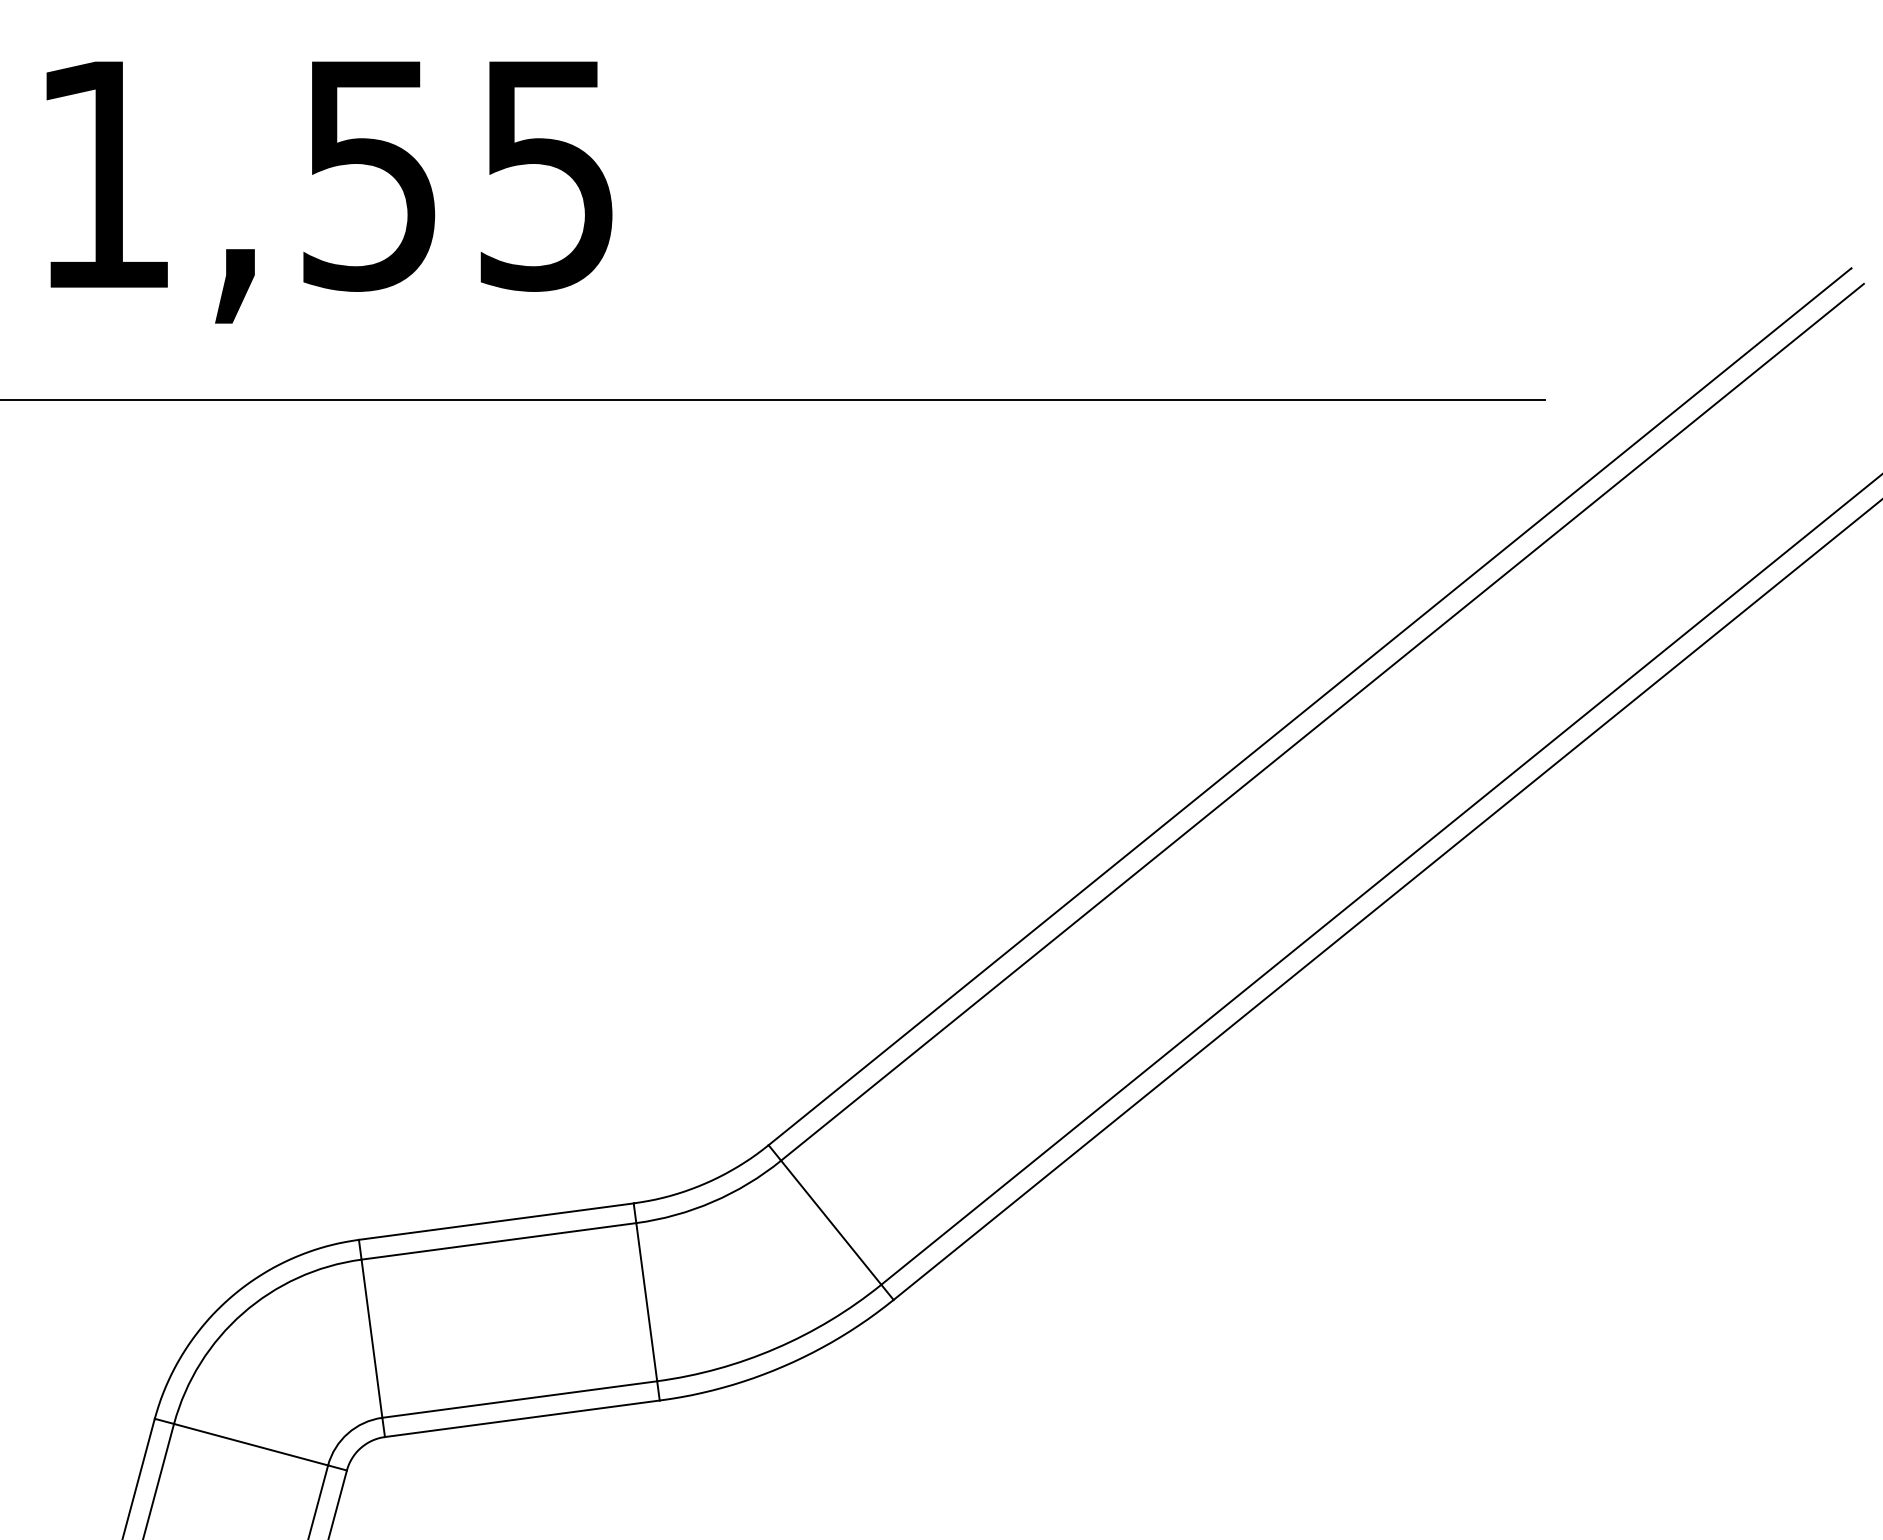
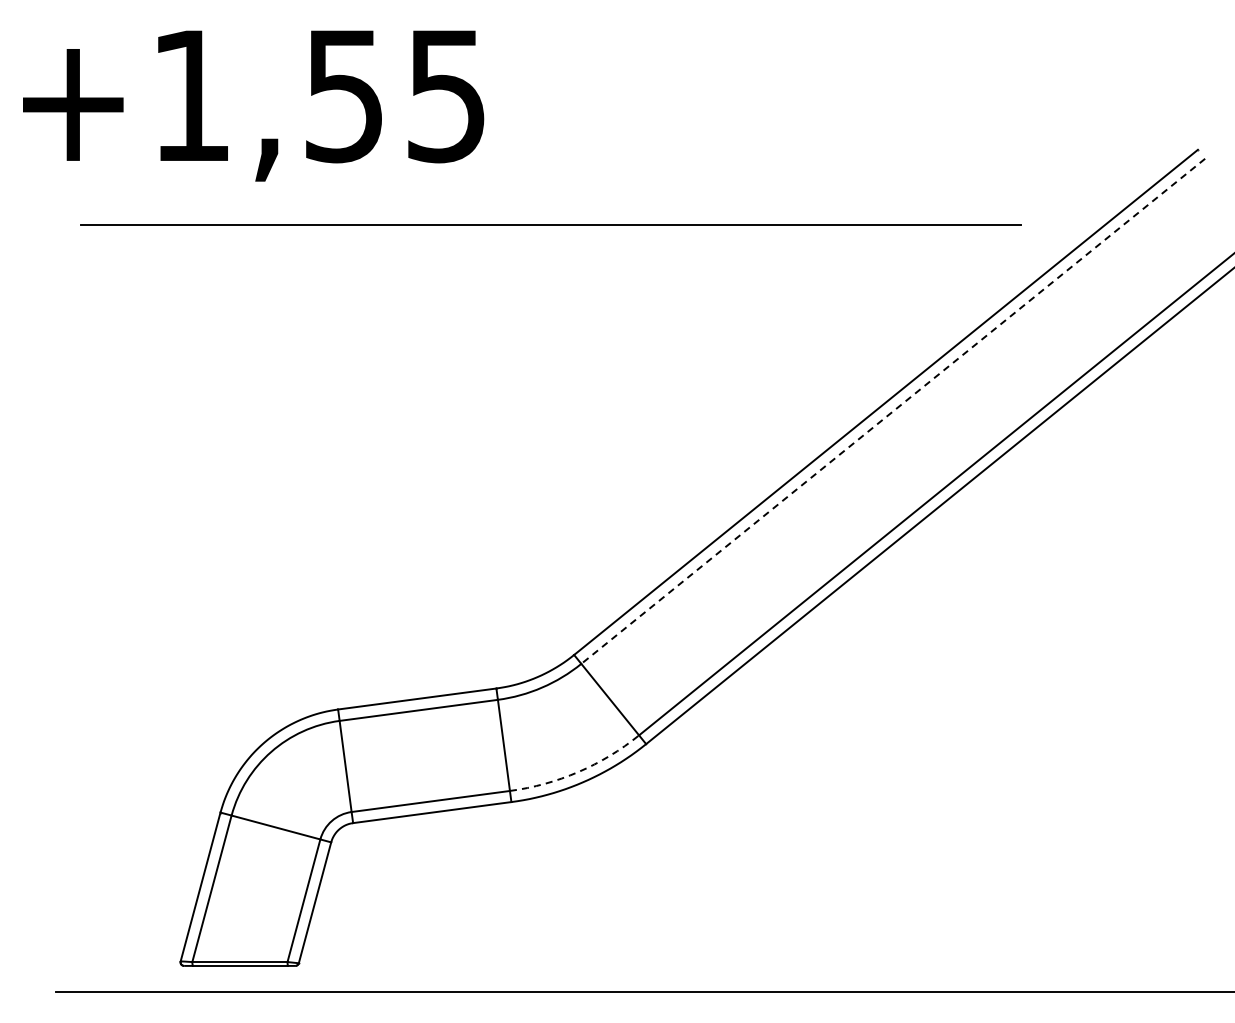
line: (1321, 722) -> (892, 411), solid -> dashed
arc: (776, 1349) -> (578, 772), solid -> dashed

